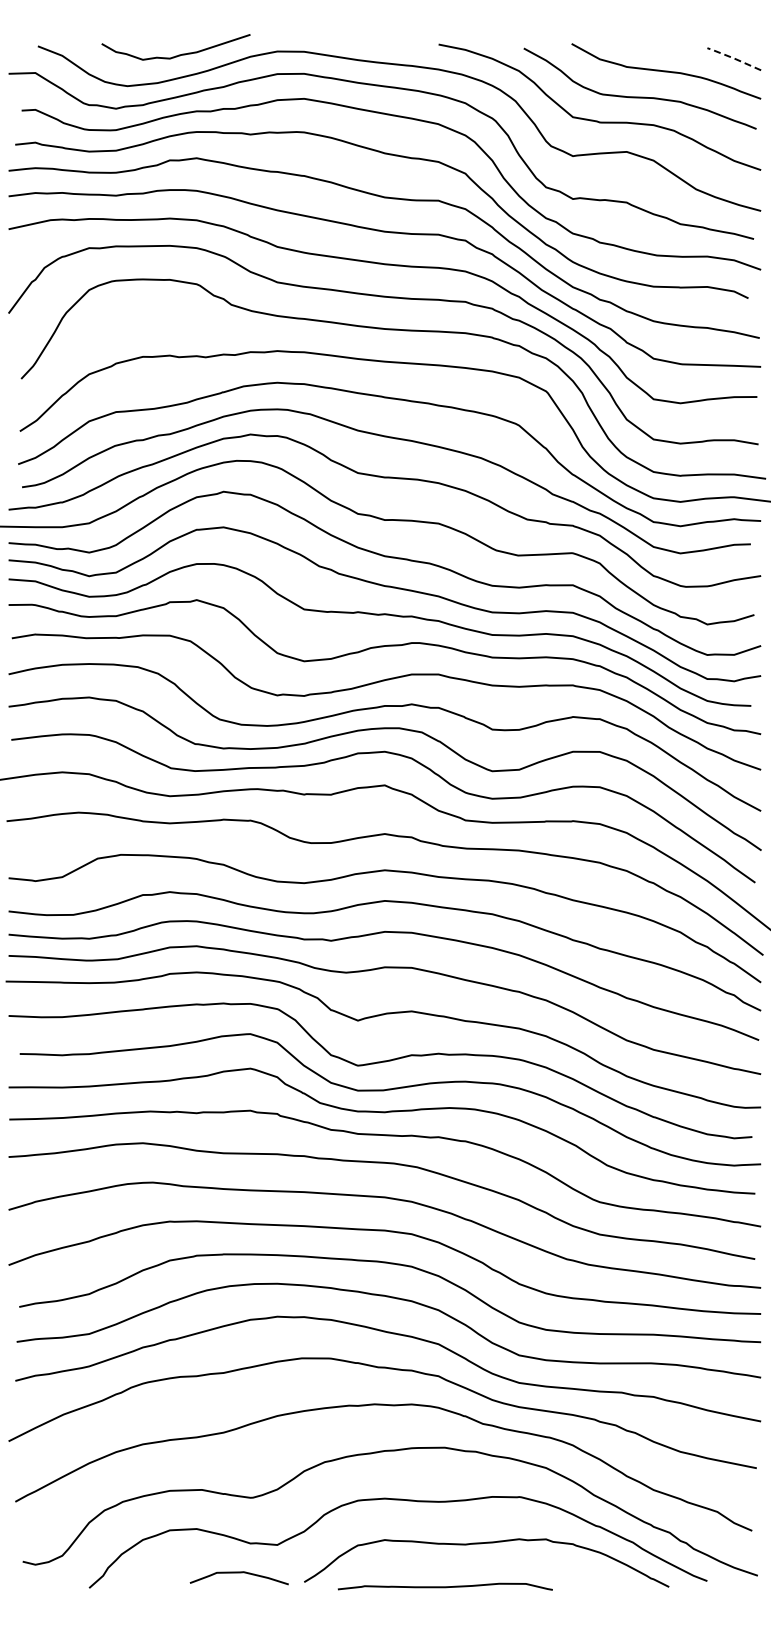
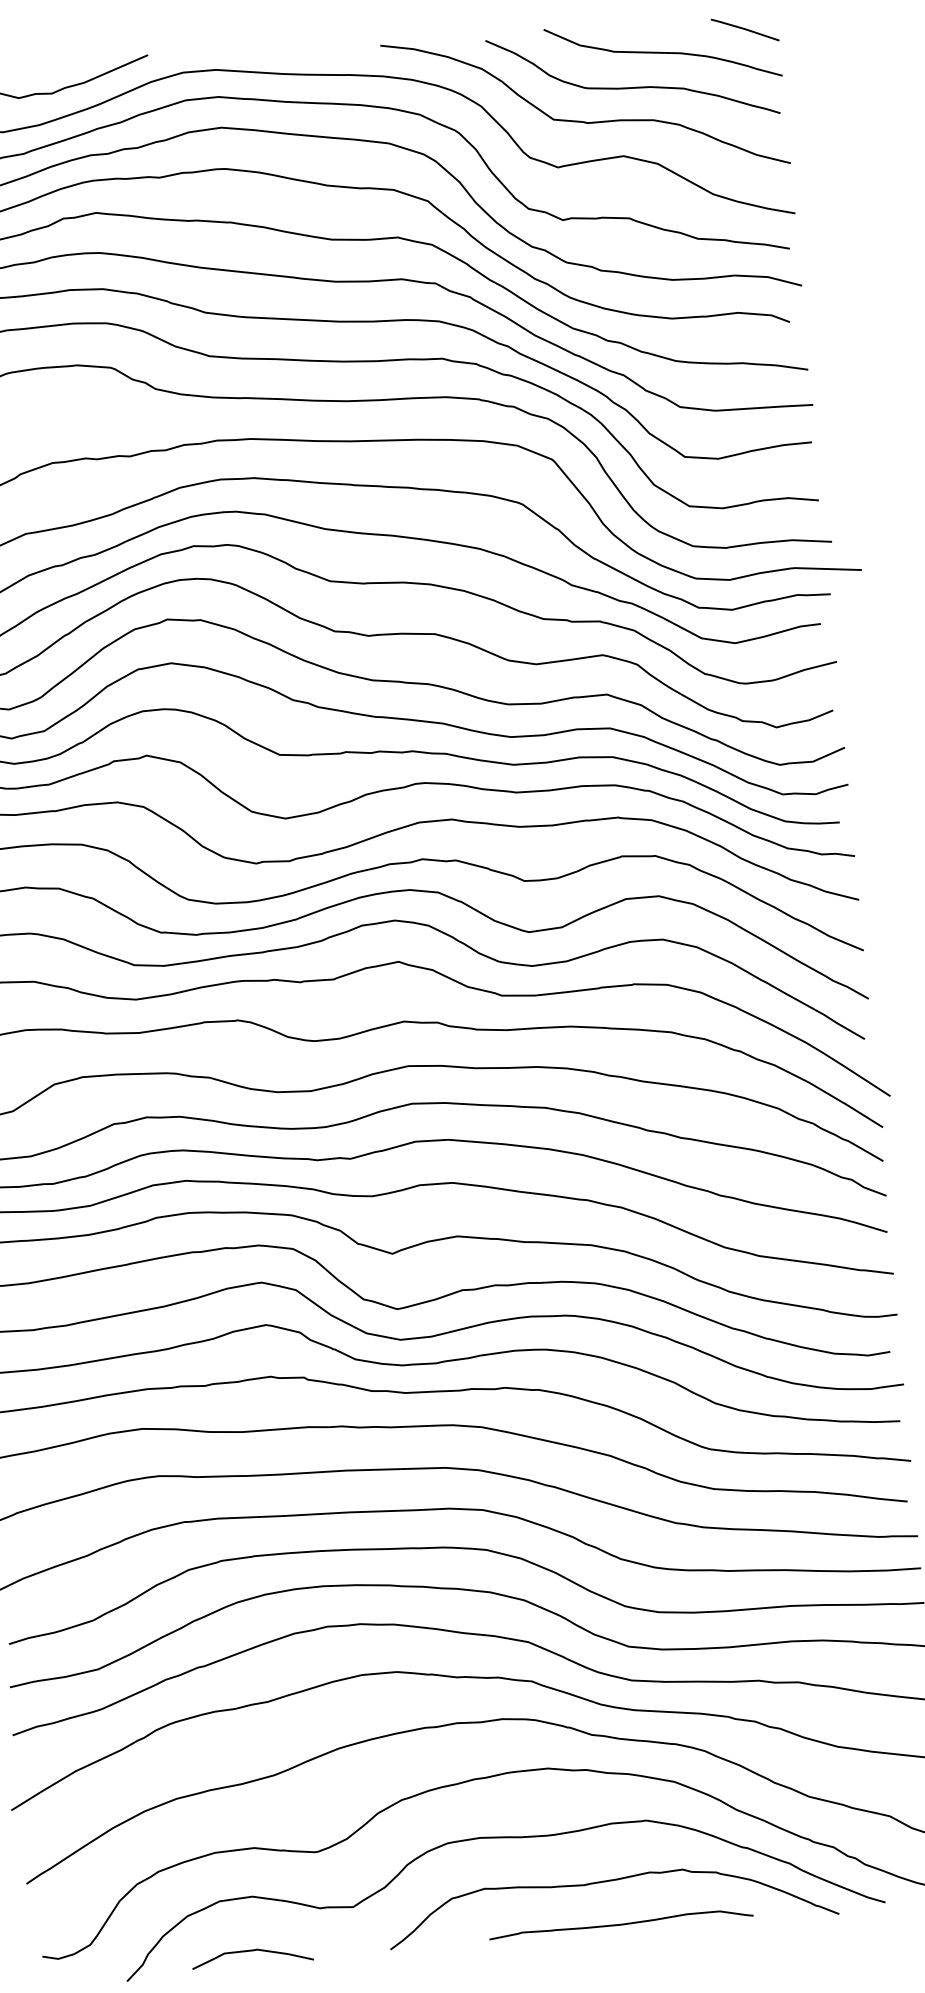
line: (734, 58) -> (745, 29), dashed -> solid
curve: (238, 1573) -> (251, 1951), moved
curve: (445, 1586) -> (621, 1923), moved

